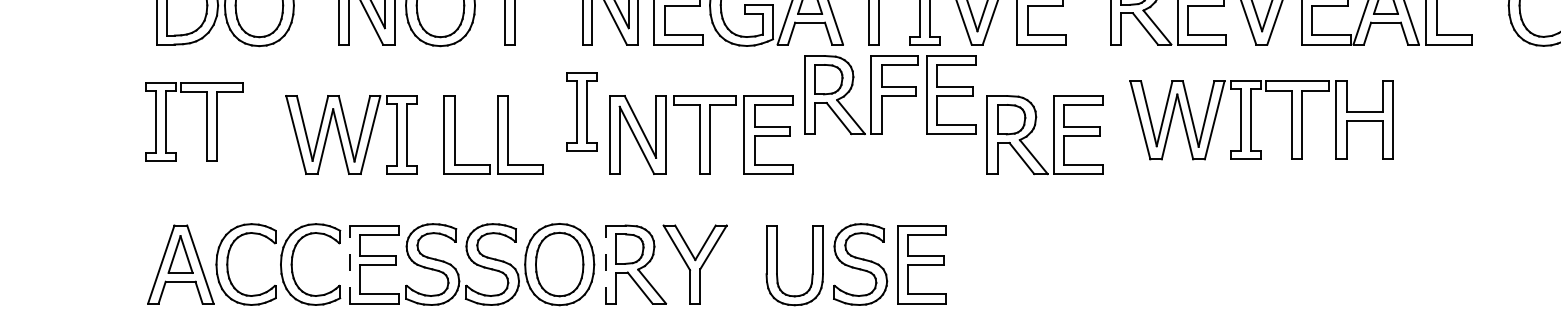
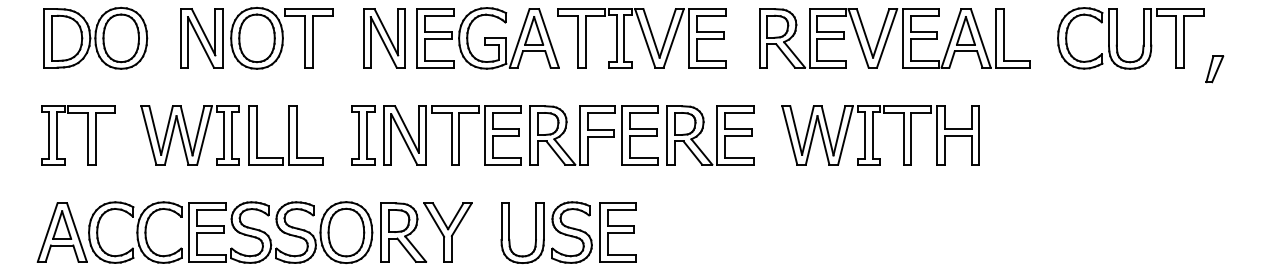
part: (889, 95) -> (593, 135), moved
part: (582, 112) -> (363, 135), moved
part: (1252, 120) -> (873, 135), moved
part: (206, 121) -> (87, 135), moved
part: (493, 135) -> (285, 135), moved
line: (350, 264) -> (189, 232), dashed -> solid
line: (605, 264) -> (380, 232), dashed -> solid

